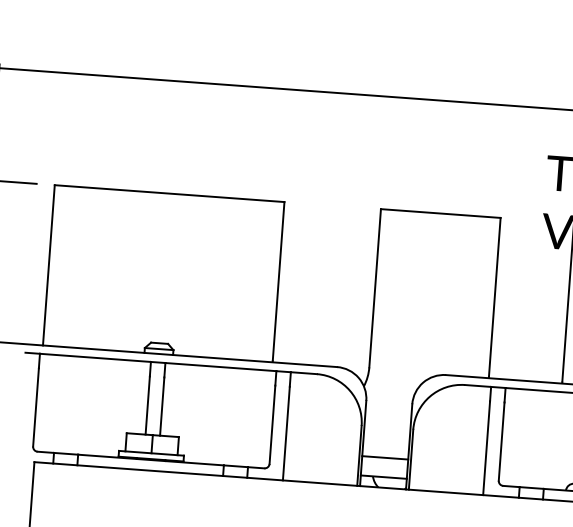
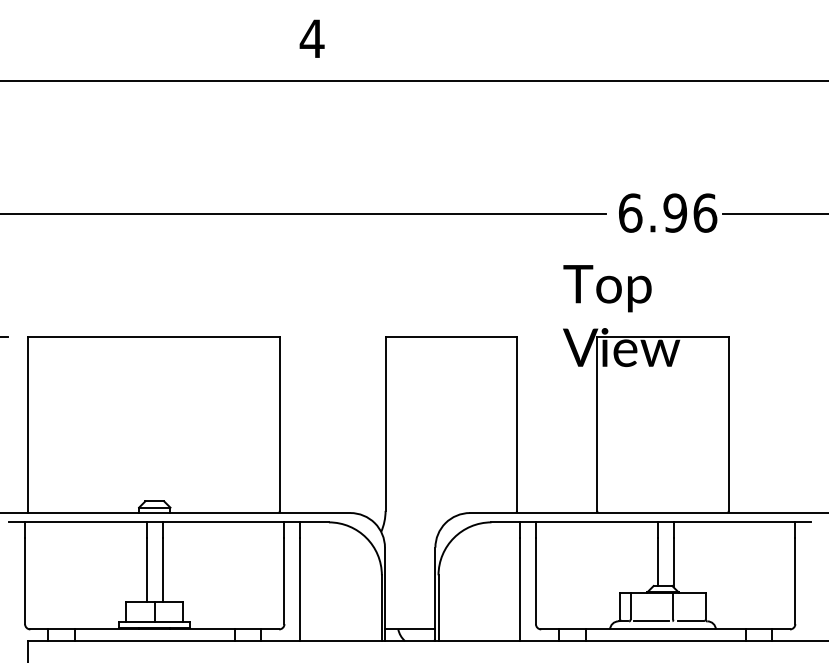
line: (384, 458) -> (409, 608), removed

